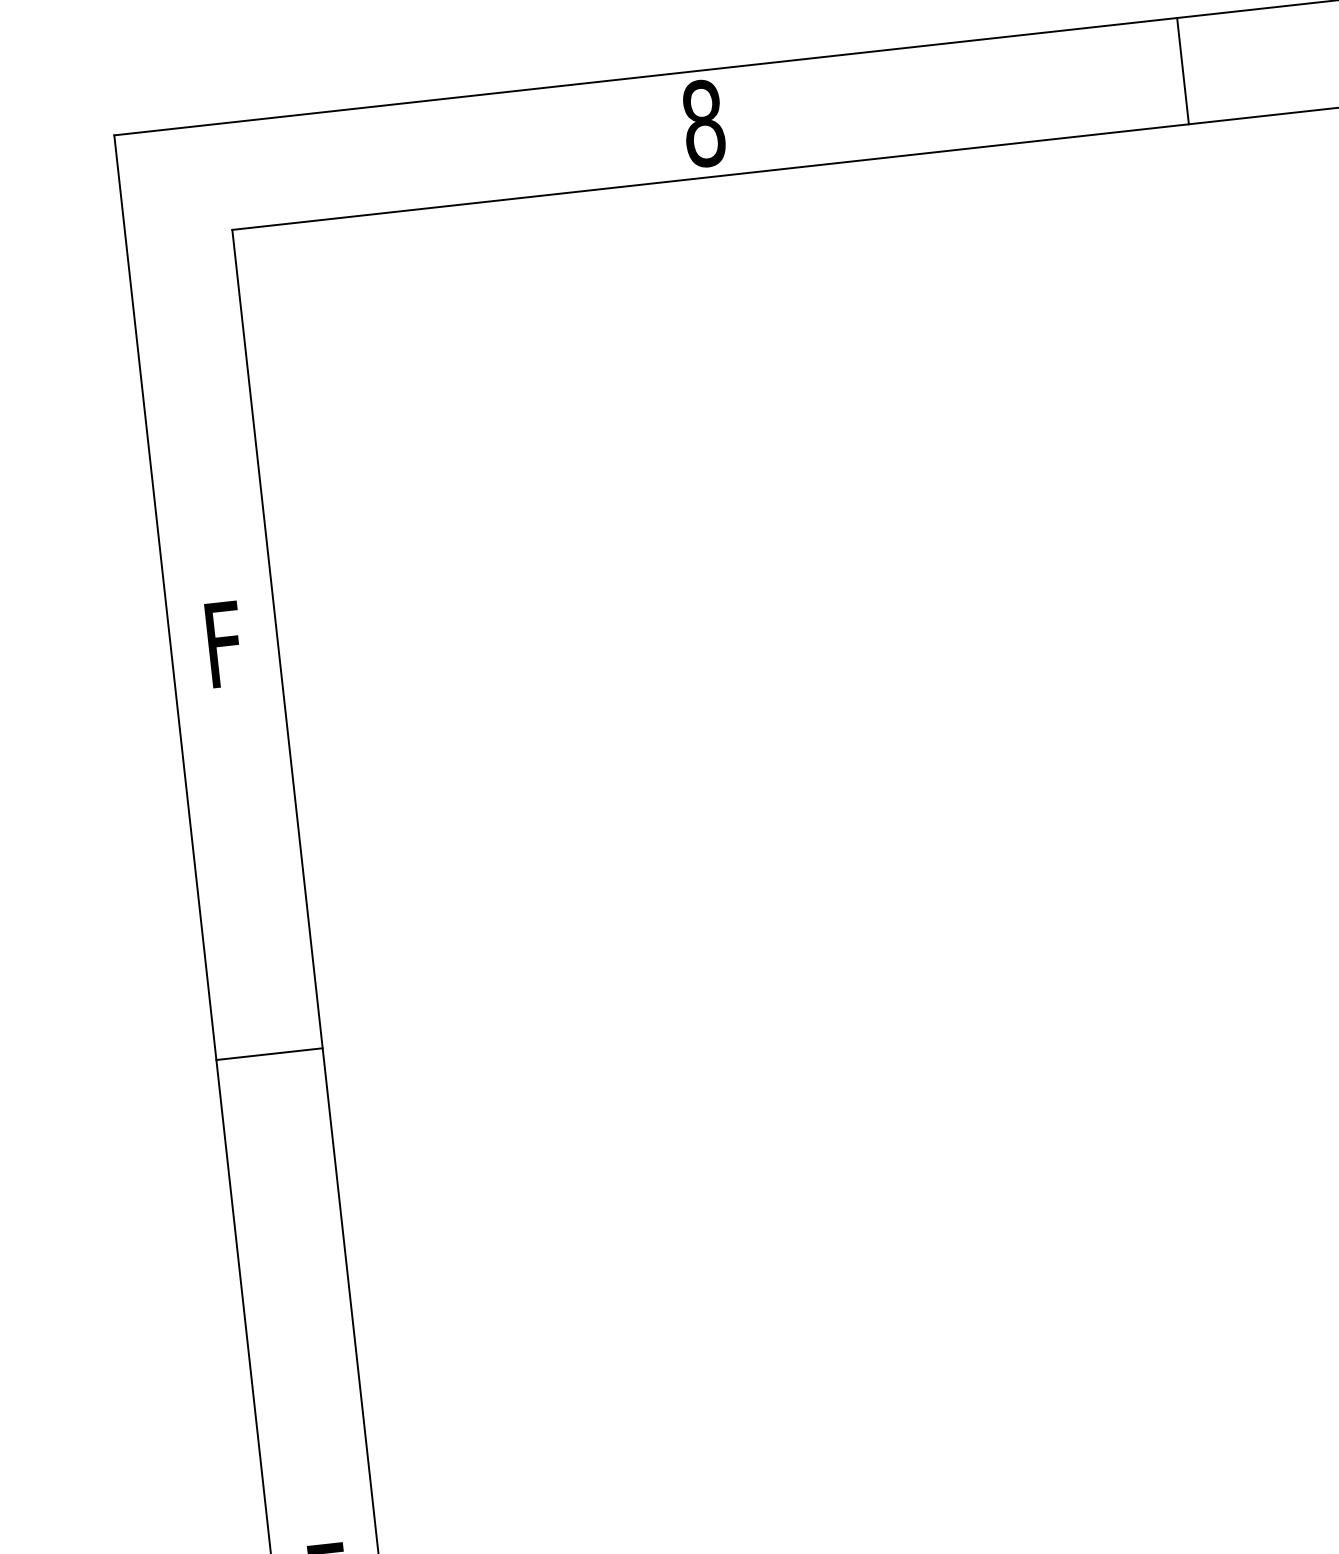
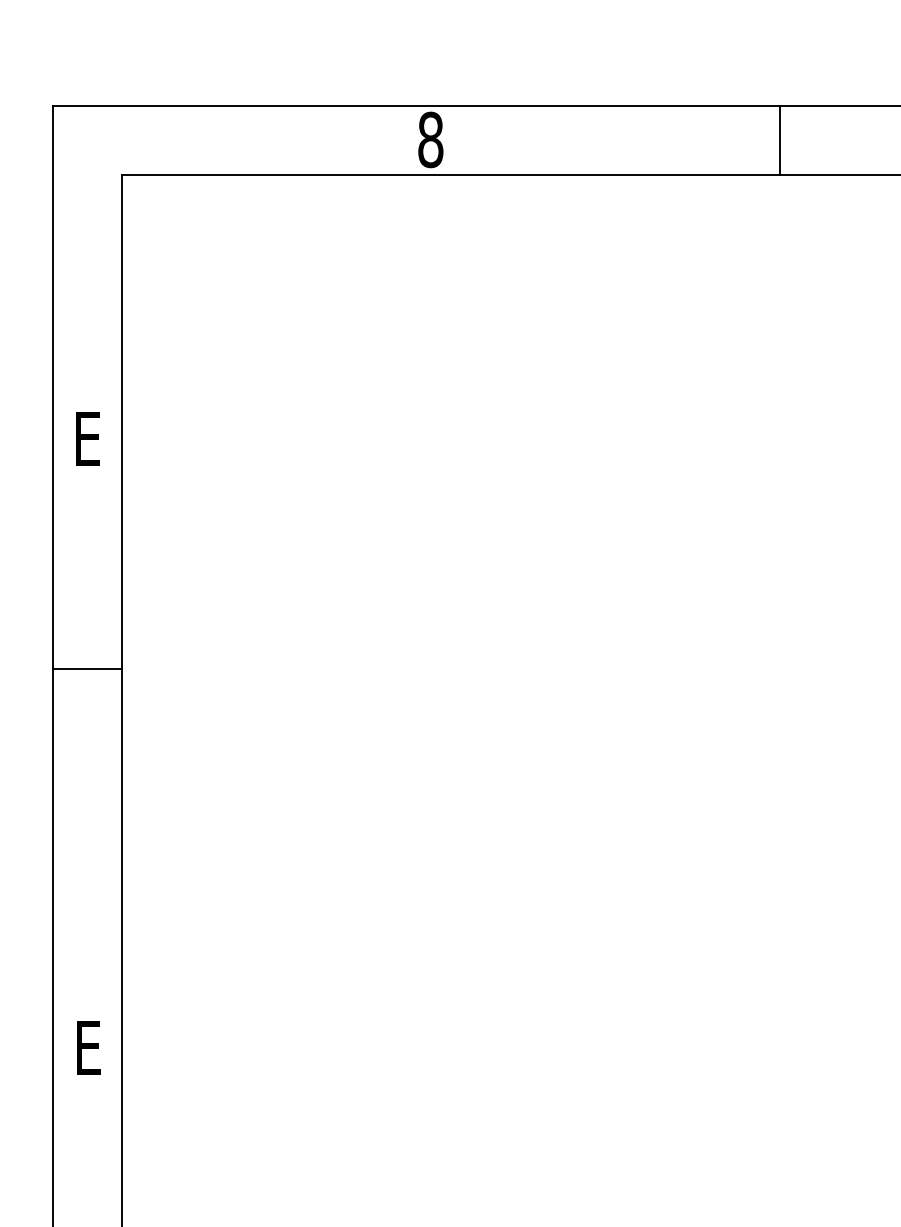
line: (1182, 70) -> (779, 139), moved
text: (223, 644) -> (87, 438), F -> E
line: (269, 1053) -> (87, 668), moved

